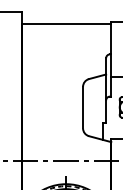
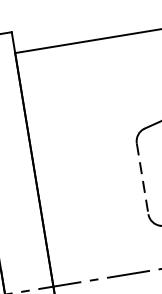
line: (83, 107) -> (143, 178), solid -> dashed

